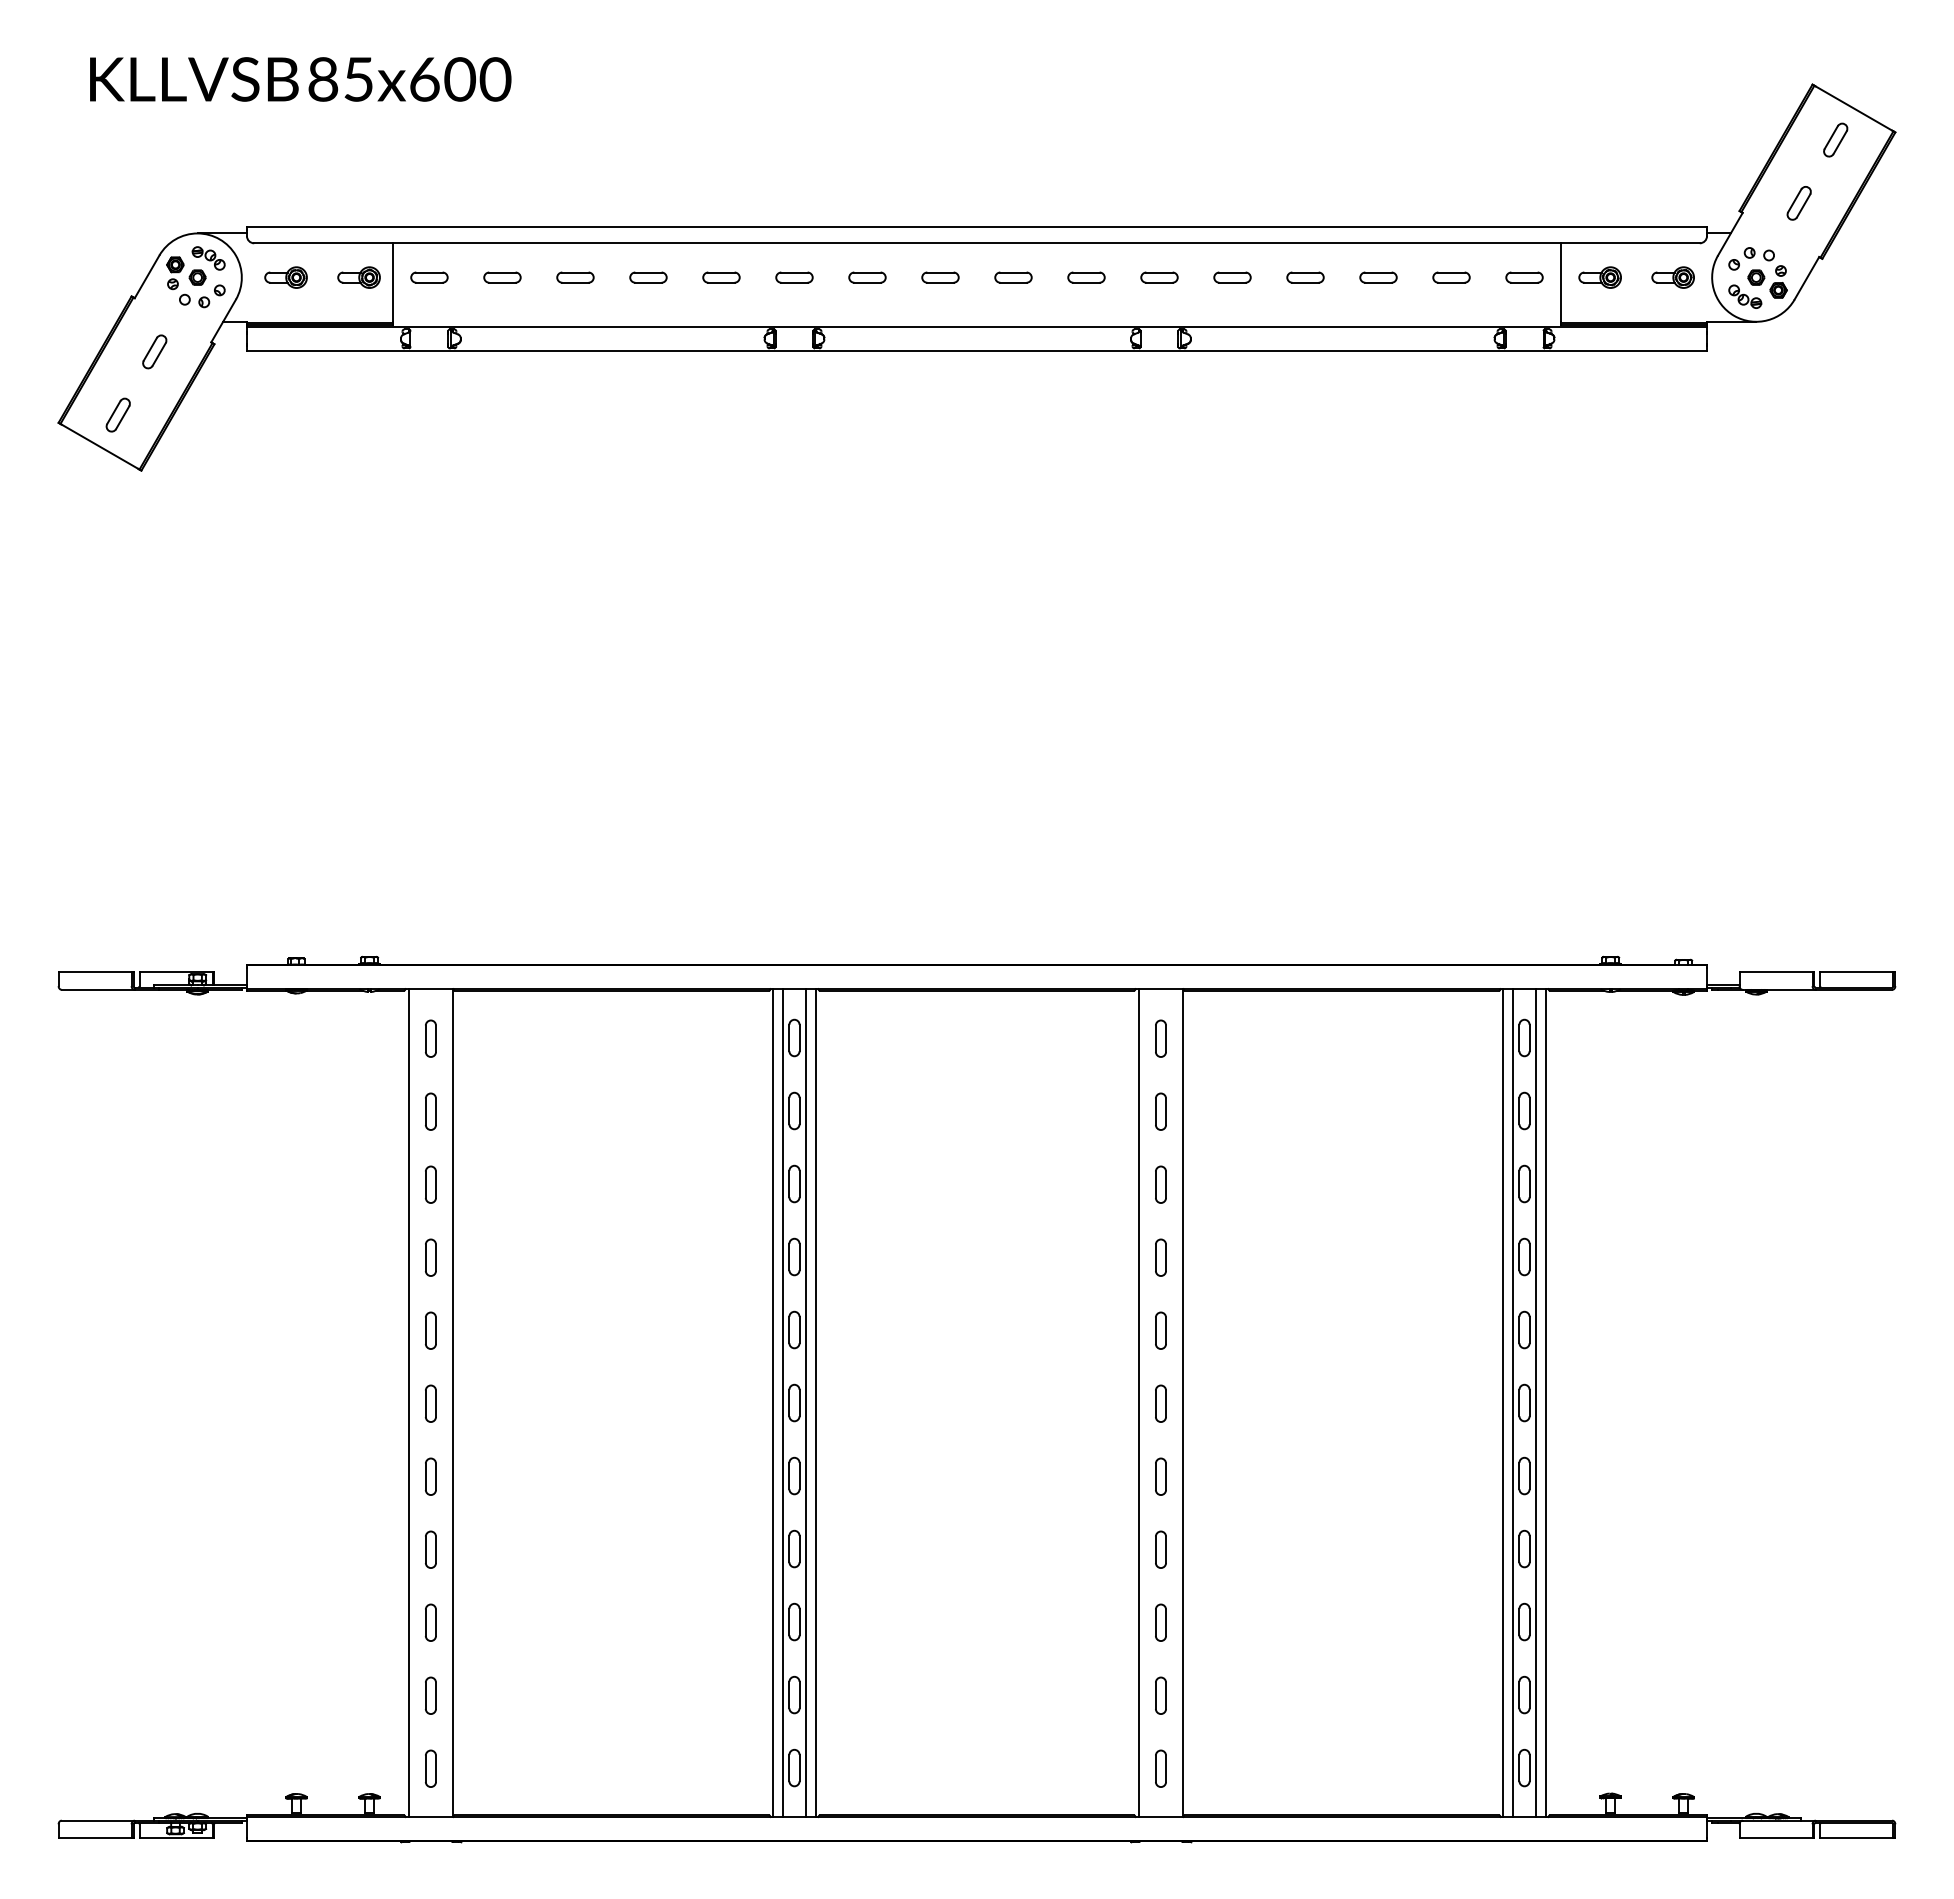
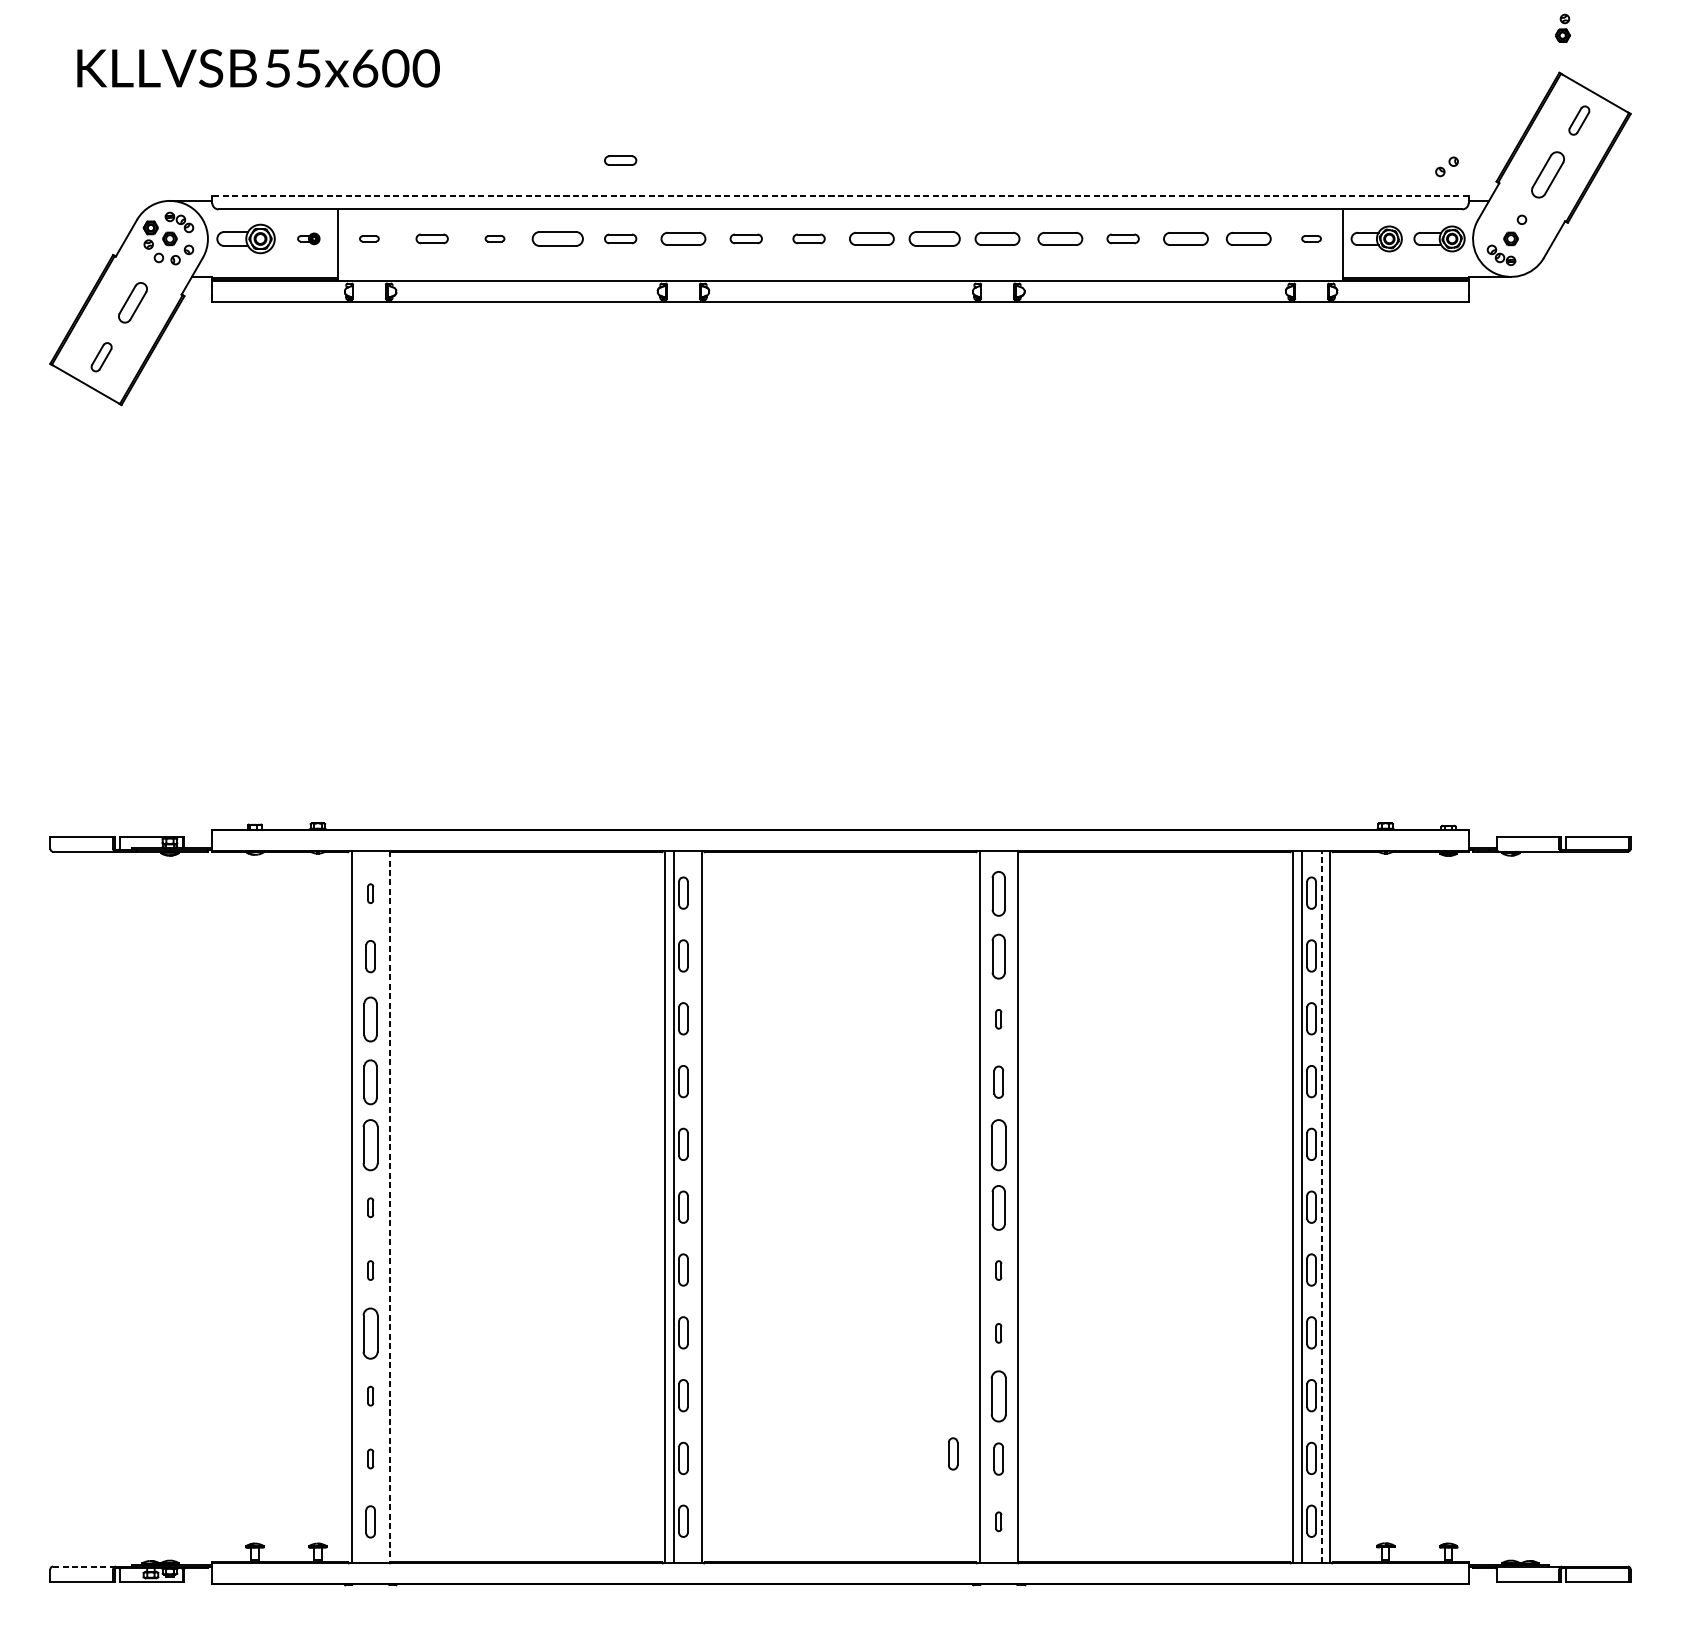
text: (323, 79) -> (278, 68), 85x600 -> 55x600
part: (721, 186) -> (620, 160), added
part: (1798, 203) -> (1547, 175), size x1.6
line: (976, 227) -> (840, 195), solid -> dashed
part: (1741, 258) -> (1446, 166), moved
part: (285, 277) -> (245, 238), size x1.6
part: (358, 277) -> (308, 238), size x0.6
part: (429, 277) -> (369, 238), size x0.6
part: (575, 277) -> (495, 238), size x0.6
part: (648, 277) -> (557, 238), size x1.6
part: (794, 277) -> (683, 238), size x1.4
part: (1013, 277) -> (871, 238), size x1.4
part: (1086, 277) -> (934, 238), size x1.6
part: (1159, 277) -> (997, 238), size x1.4
part: (1232, 277) -> (1060, 238), size x1.4
part: (1378, 277) -> (1185, 238), size x1.4
part: (1451, 277) -> (1248, 238), size x1.4
part: (1524, 277) -> (1311, 238), size x0.6
part: (1599, 277) -> (1376, 238), size x1.4
part: (1672, 277) -> (1438, 238), size x1.4
part: (1778, 281) -> (1562, 28), moved
part: (154, 351) -> (132, 302), size x1.4
part: (430, 1038) -> (370, 893), size x0.6
part: (1160, 1038) -> (998, 893), size x1.4
part: (1160, 1111) -> (998, 956), size x1.4
part: (430, 1184) -> (370, 1019), size x1.4
part: (1160, 1184) -> (998, 1019), size x0.6
part: (430, 1257) -> (370, 1082), size x1.4
part: (430, 1330) -> (370, 1144), size x1.6
part: (1160, 1330) -> (998, 1144), size x1.6
line: (806, 1402) -> (693, 1206), removed
part: (430, 1403) -> (370, 1207), size x0.6
line: (452, 1403) -> (389, 1207), solid -> dashed
part: (1160, 1403) -> (998, 1207), size x1.4
line: (1536, 1403) -> (1321, 1207), solid -> dashed
part: (430, 1476) -> (370, 1270), size x0.6
part: (1160, 1476) -> (998, 1270), size x0.6
part: (430, 1549) -> (370, 1333), size x1.6
part: (1160, 1549) -> (998, 1333), size x0.6
part: (430, 1622) -> (370, 1396), size x0.6
part: (1160, 1622) -> (998, 1396), size x1.6
part: (1107, 1689) -> (952, 1453), added
part: (430, 1695) -> (370, 1458), size x0.6
part: (1160, 1768) -> (998, 1521), size x0.6
line: (98, 1820) -> (84, 1566), solid -> dashed

